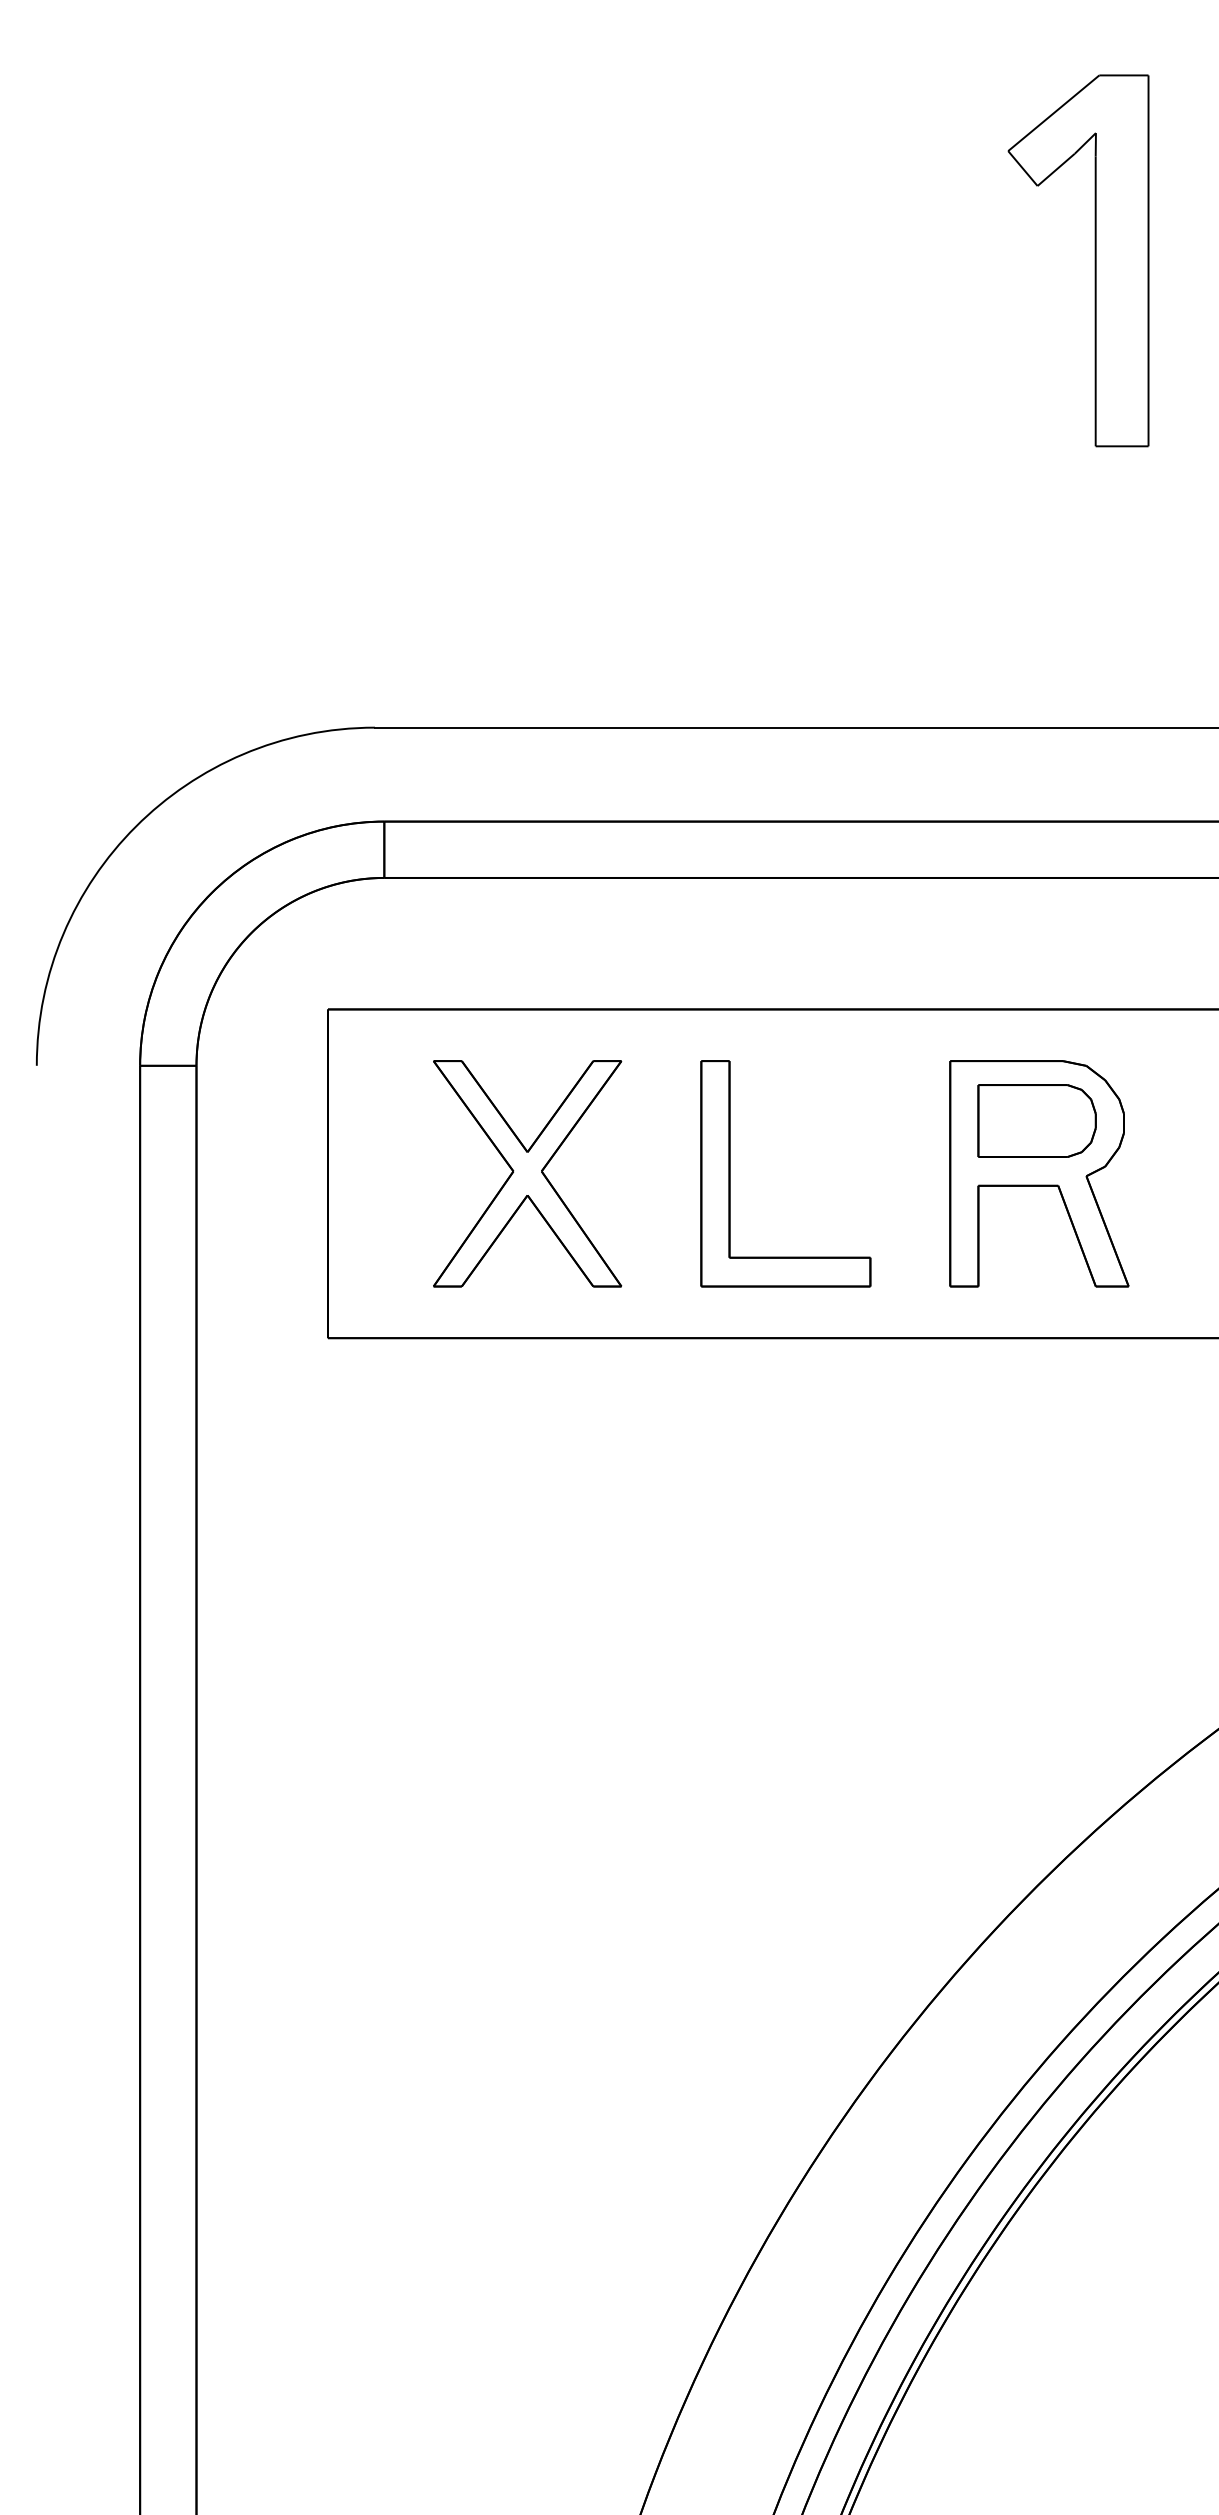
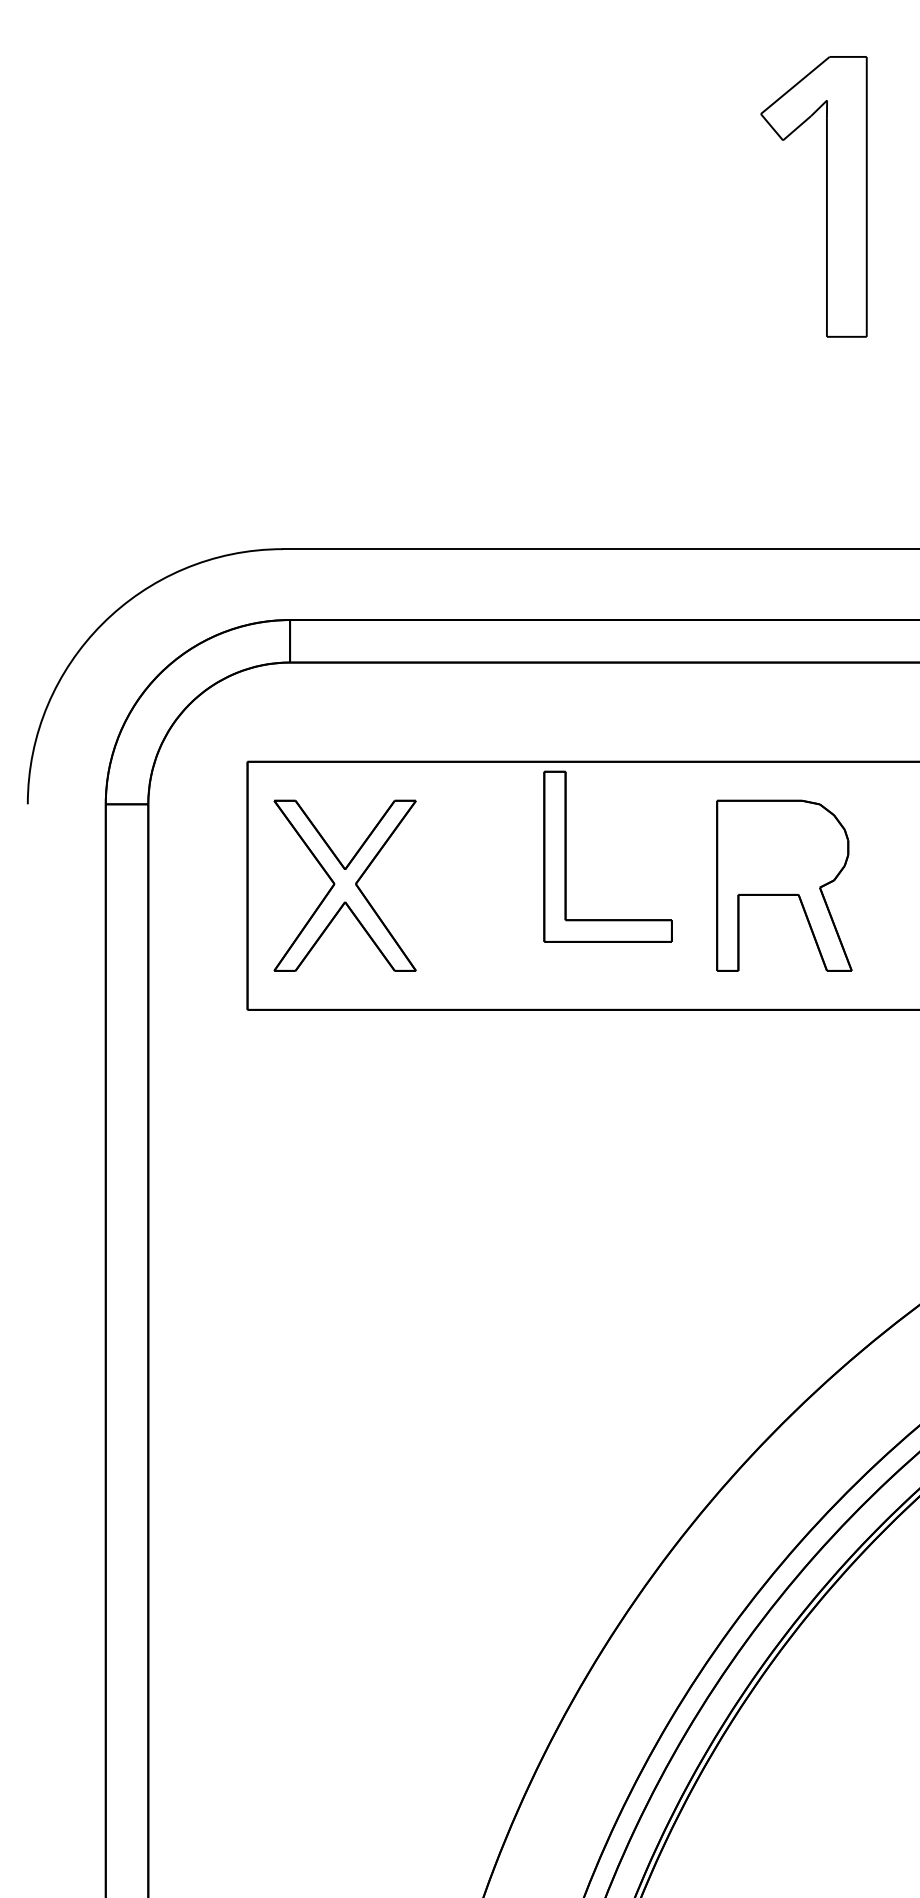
part: (1036, 1120) -> (782, 845), removed
part: (526, 1173) -> (344, 885), moved
part: (730, 1173) -> (566, 856), moved

